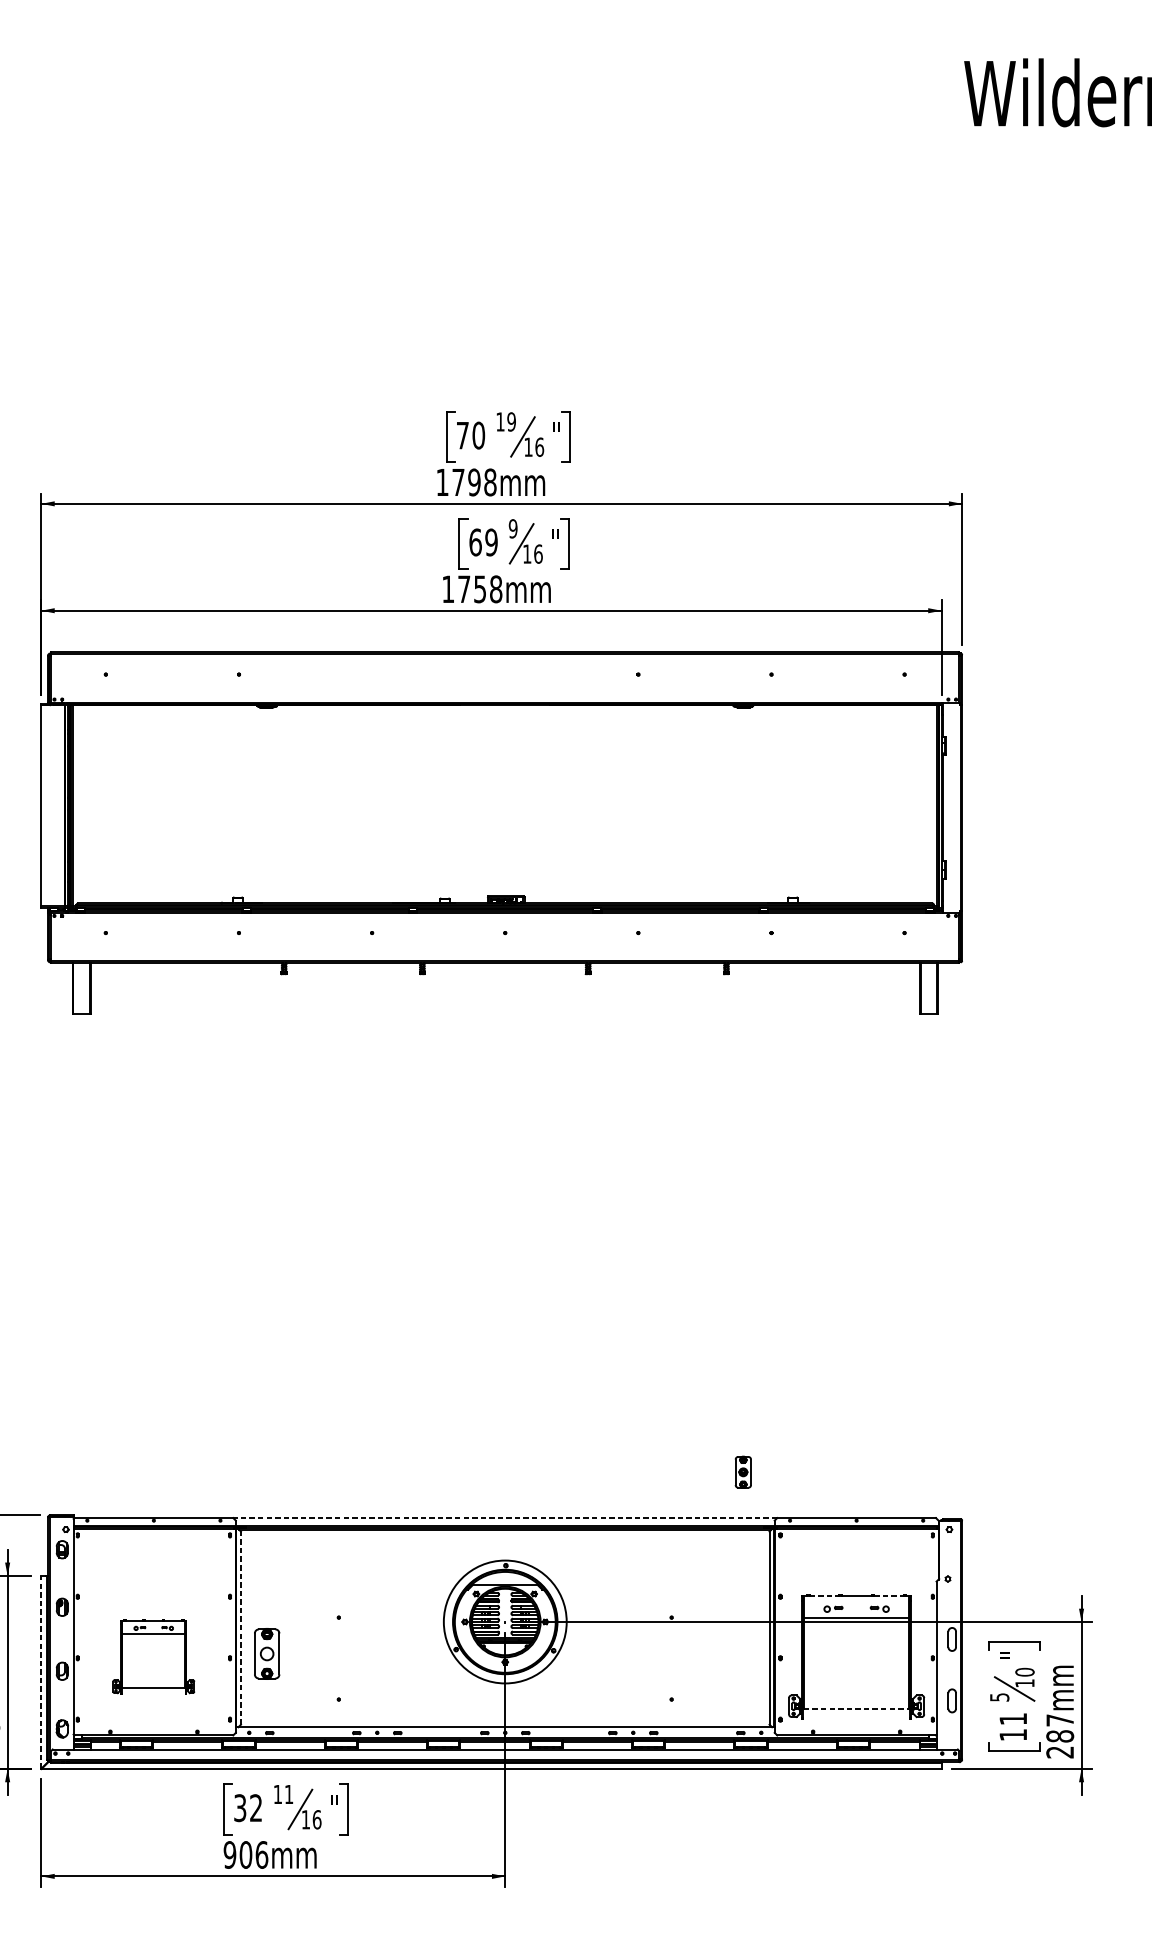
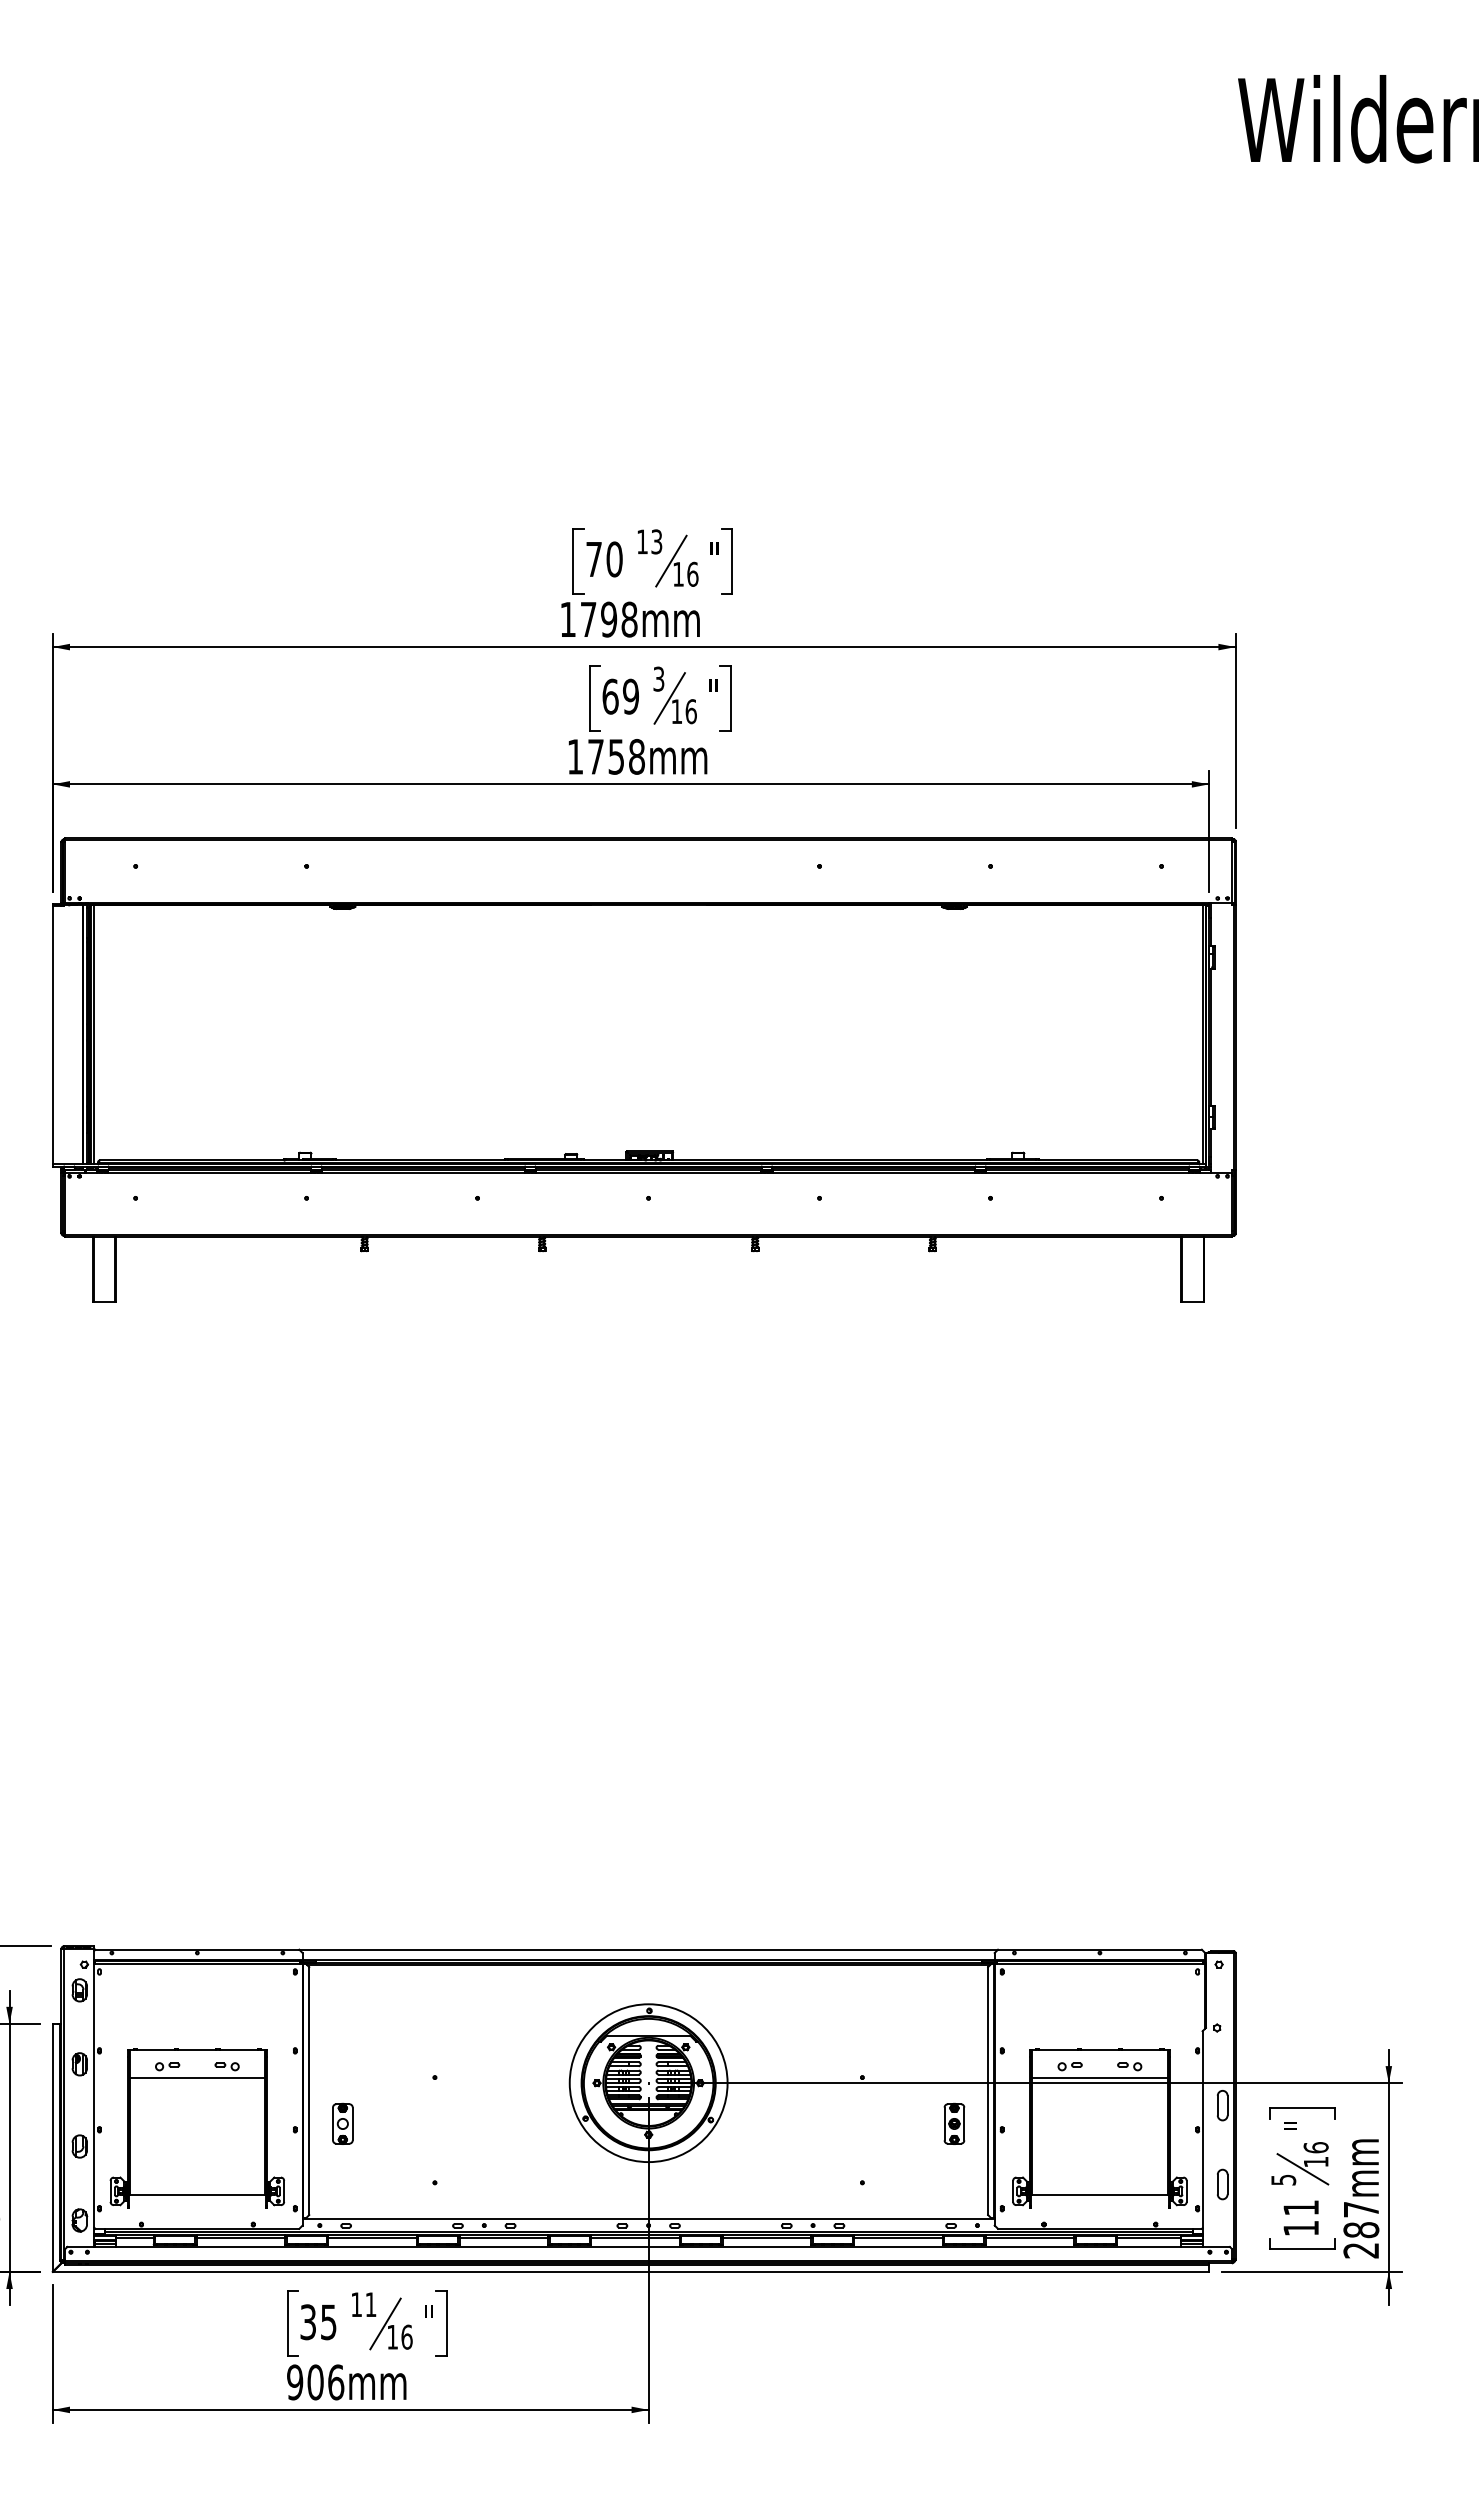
text: (511, 421) -> (656, 541), 19 -> 13
text: (512, 528) -> (658, 678), 9 -> 3
part: (743, 1471) -> (954, 2123), moved
line: (505, 1517) -> (648, 1949), dashed -> solid
line: (825, 1595) -> (1059, 2049), dashed -> solid
line: (888, 1595) -> (1141, 2049), dashed -> solid
line: (241, 1628) -> (309, 2091), dashed -> solid
part: (266, 1653) -> (342, 2123), size x0.62
part: (153, 1657) -> (196, 2128), size x1.67
line: (41, 1672) -> (52, 2147), dashed -> solid
text: (1024, 1672) -> (1315, 2147), 10 -> 16
line: (856, 1708) -> (1099, 2194), dashed -> solid
text: (255, 1808) -> (328, 2322), 32 -> 35

